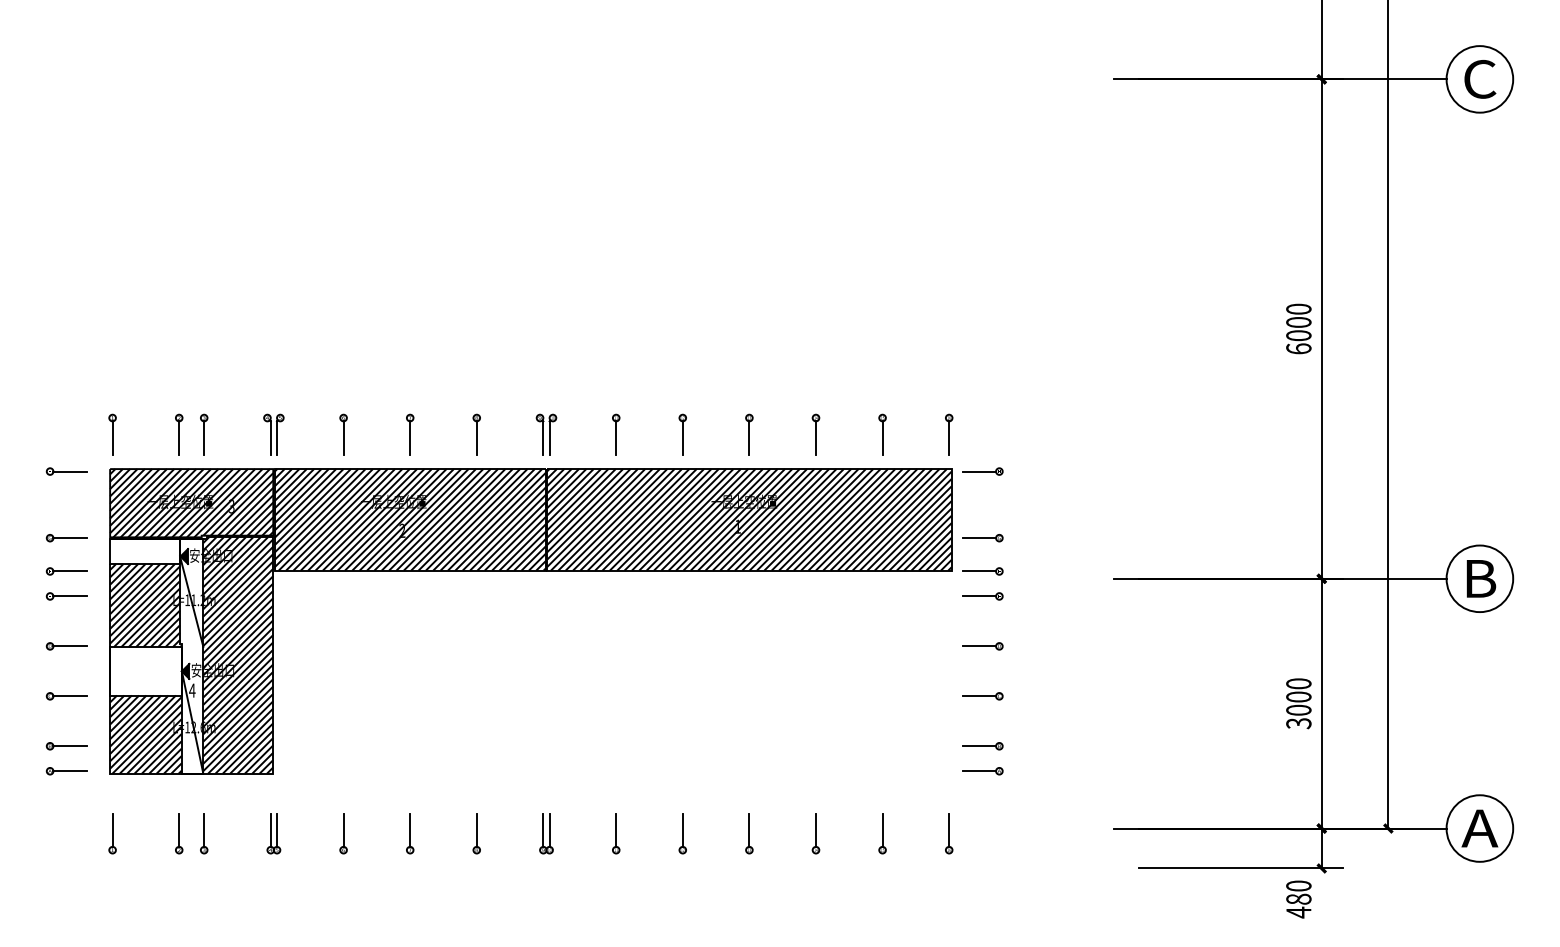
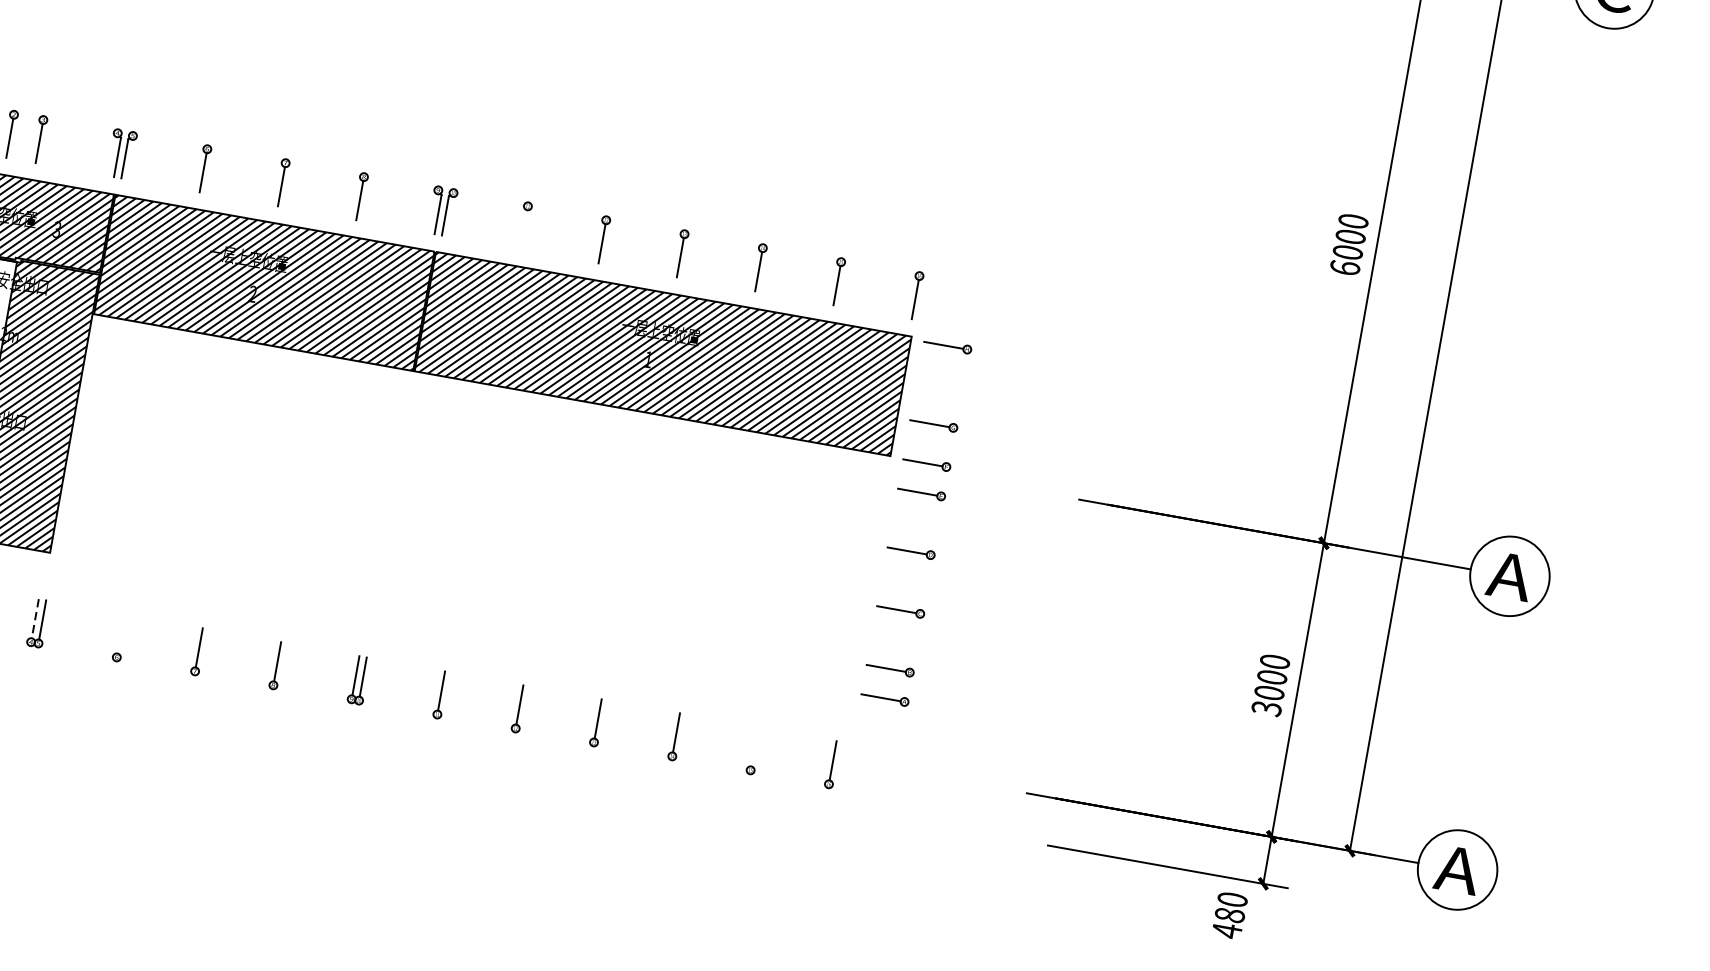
line: (616, 437) -> (524, 229), removed
text: (1479, 578) -> (1509, 575), B -> A
line: (343, 829) -> (121, 633), removed
line: (882, 829) -> (754, 745), removed
line: (270, 830) -> (34, 618), solid -> dashed

